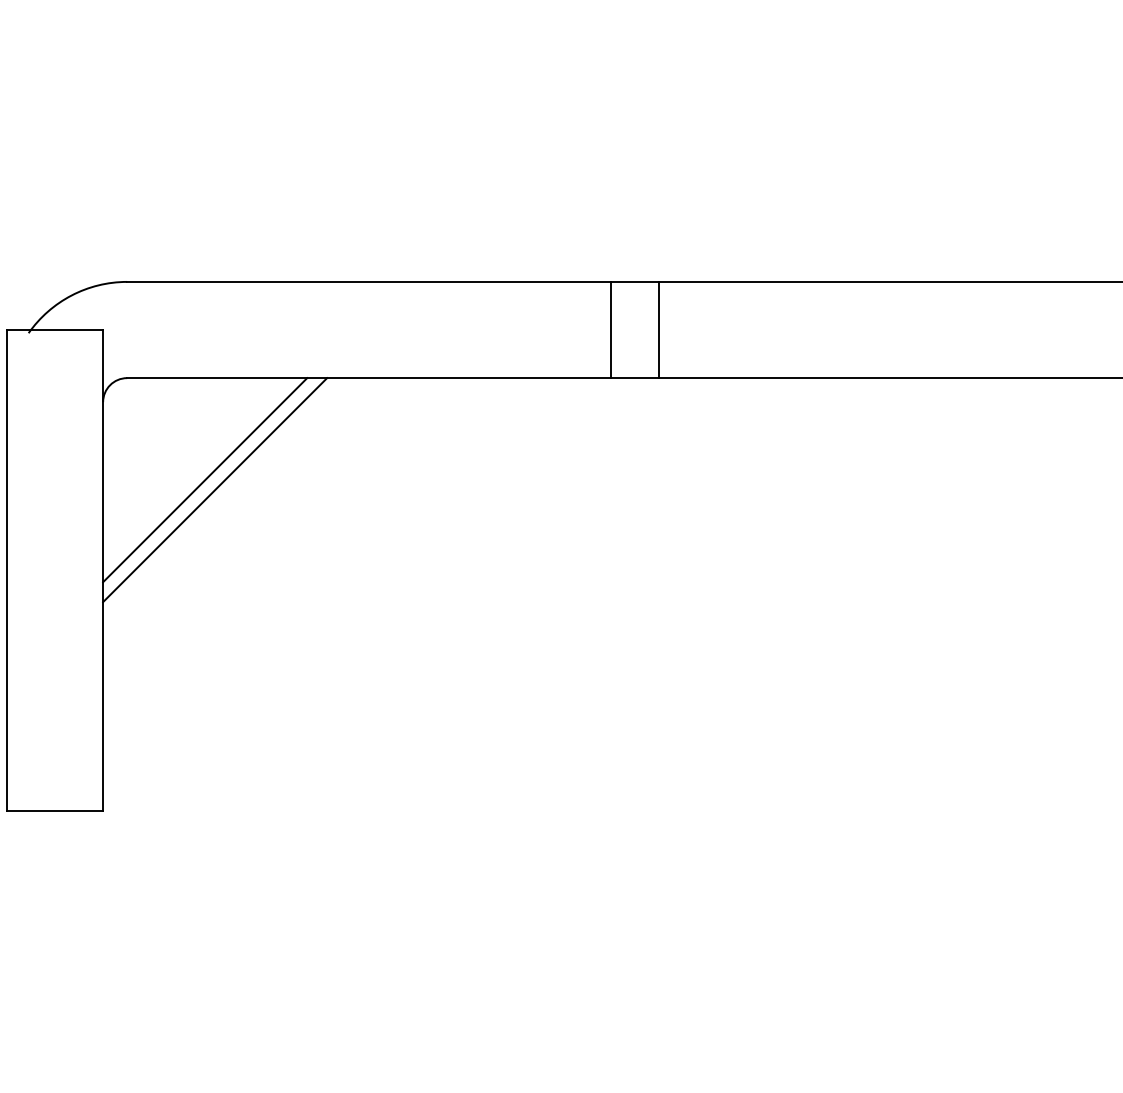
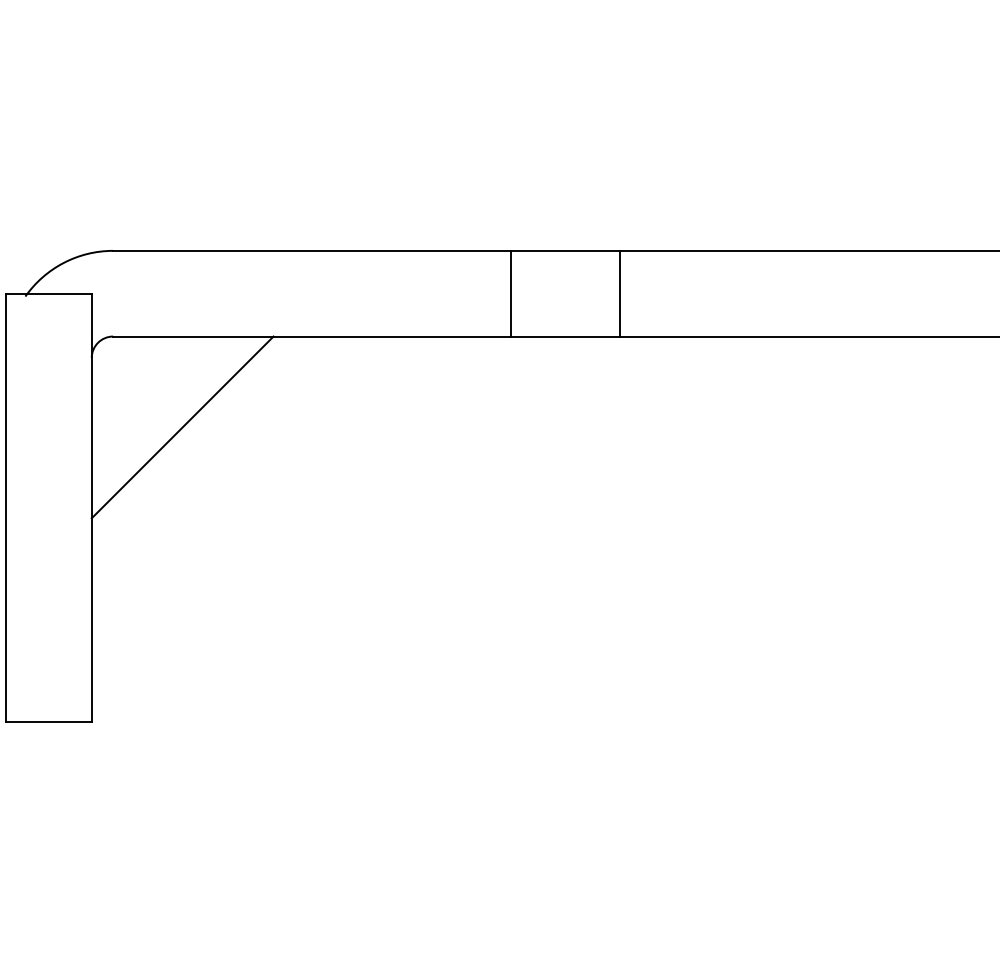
line: (610, 329) -> (510, 293), moved
line: (658, 329) -> (620, 293), moved
line: (215, 490) -> (191, 436), removed

